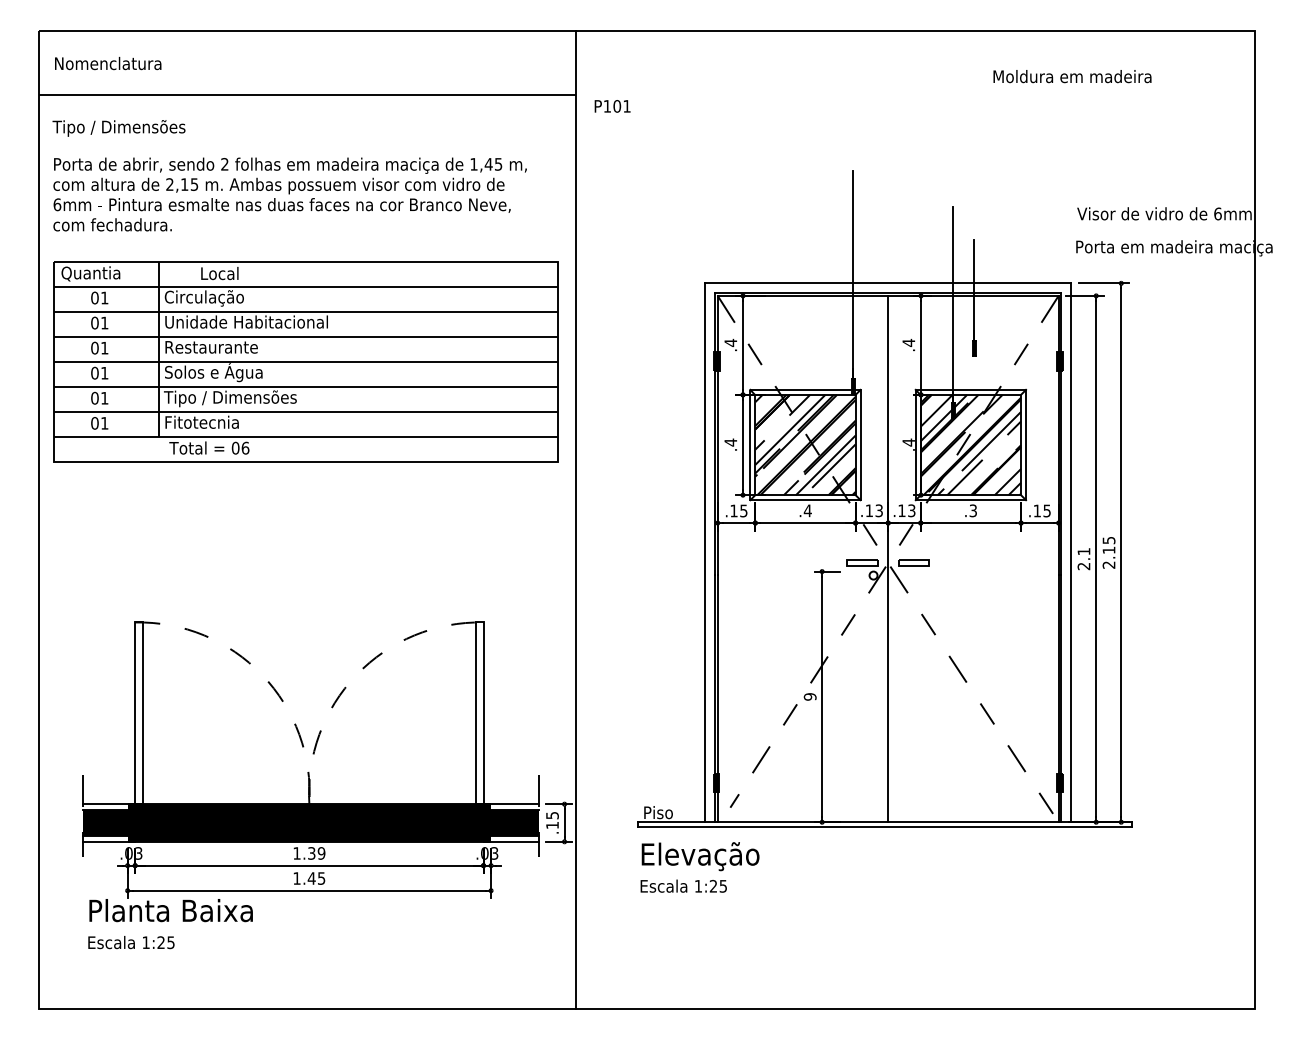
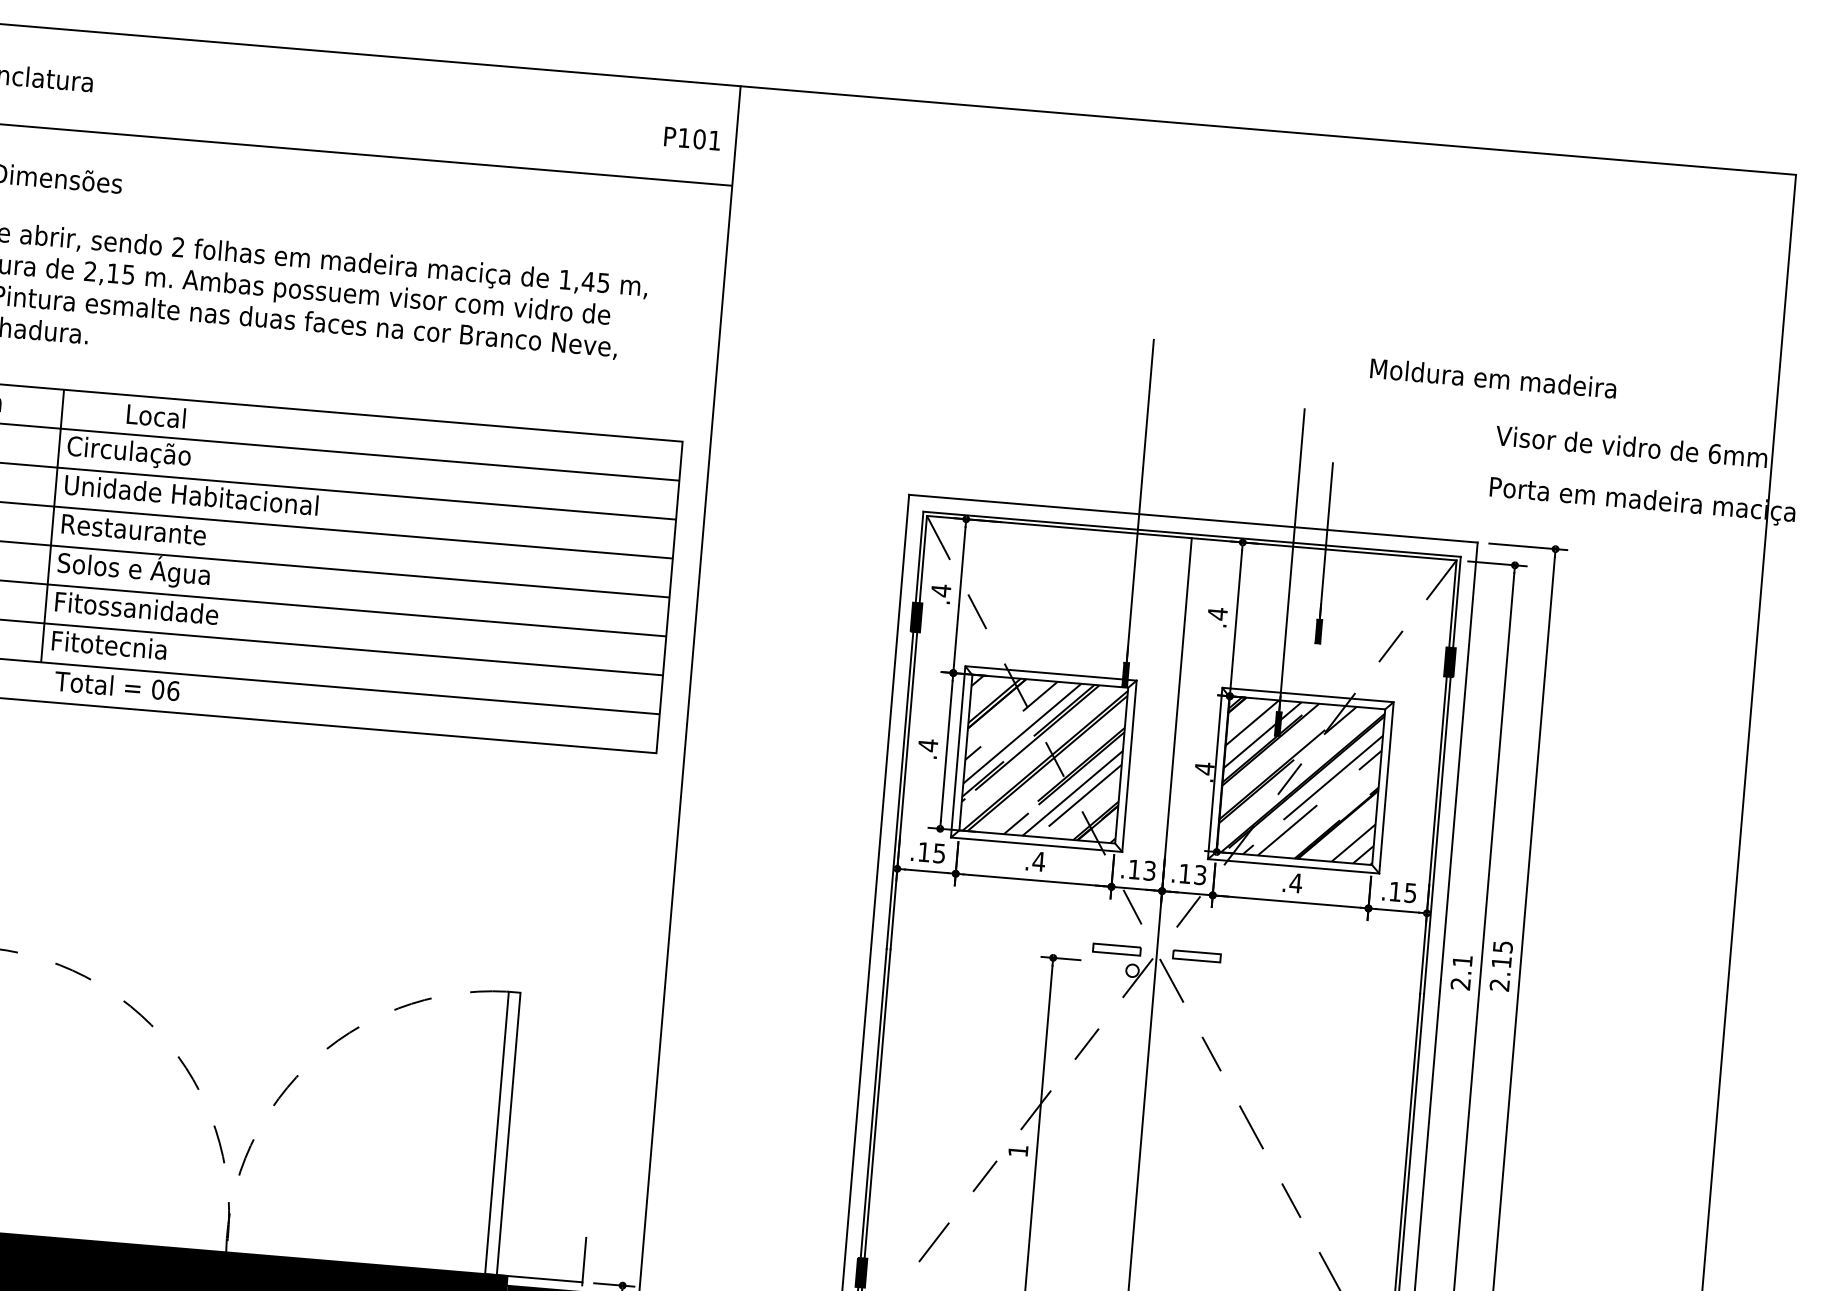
text: (1072, 76) -> (1493, 378), moved
text: (612, 106) -> (692, 138), moved
text: (230, 398) -> (156, 611), Tipo / Dimensões -> Fitossanidade
text: (973, 510) -> (1296, 882), .3 -> .4
text: (809, 696) -> (1017, 1150), 9 -> 1

